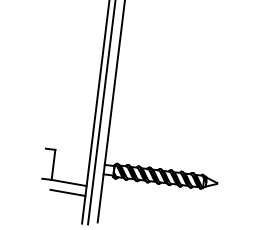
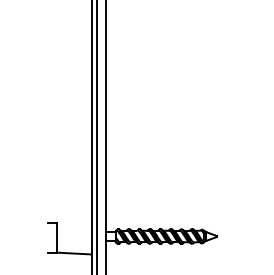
line: (68, 193) -> (74, 263), removed

